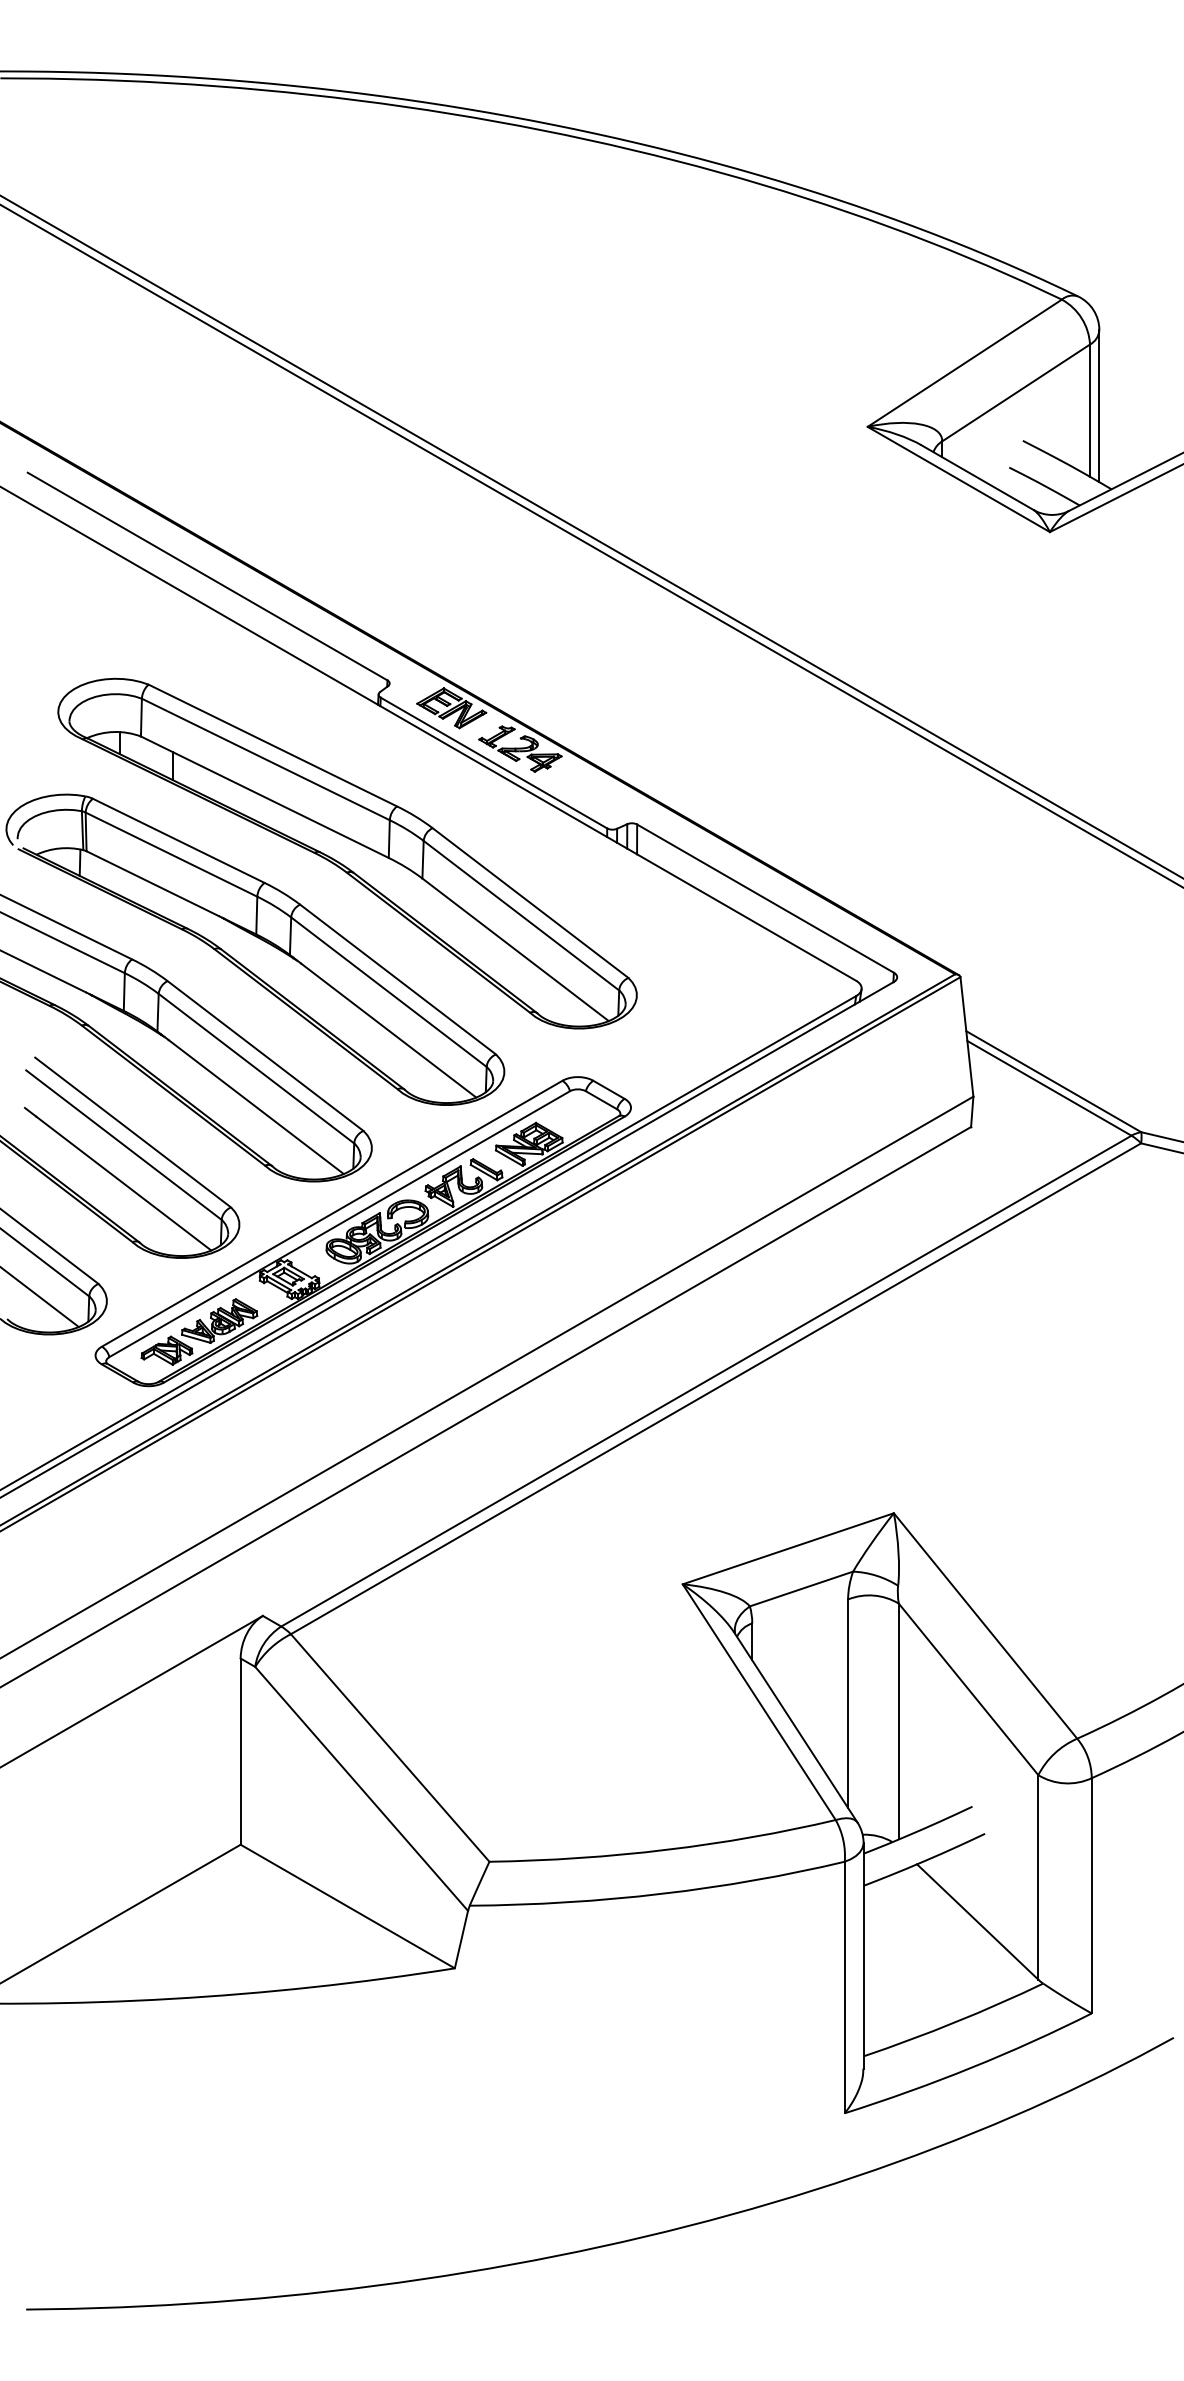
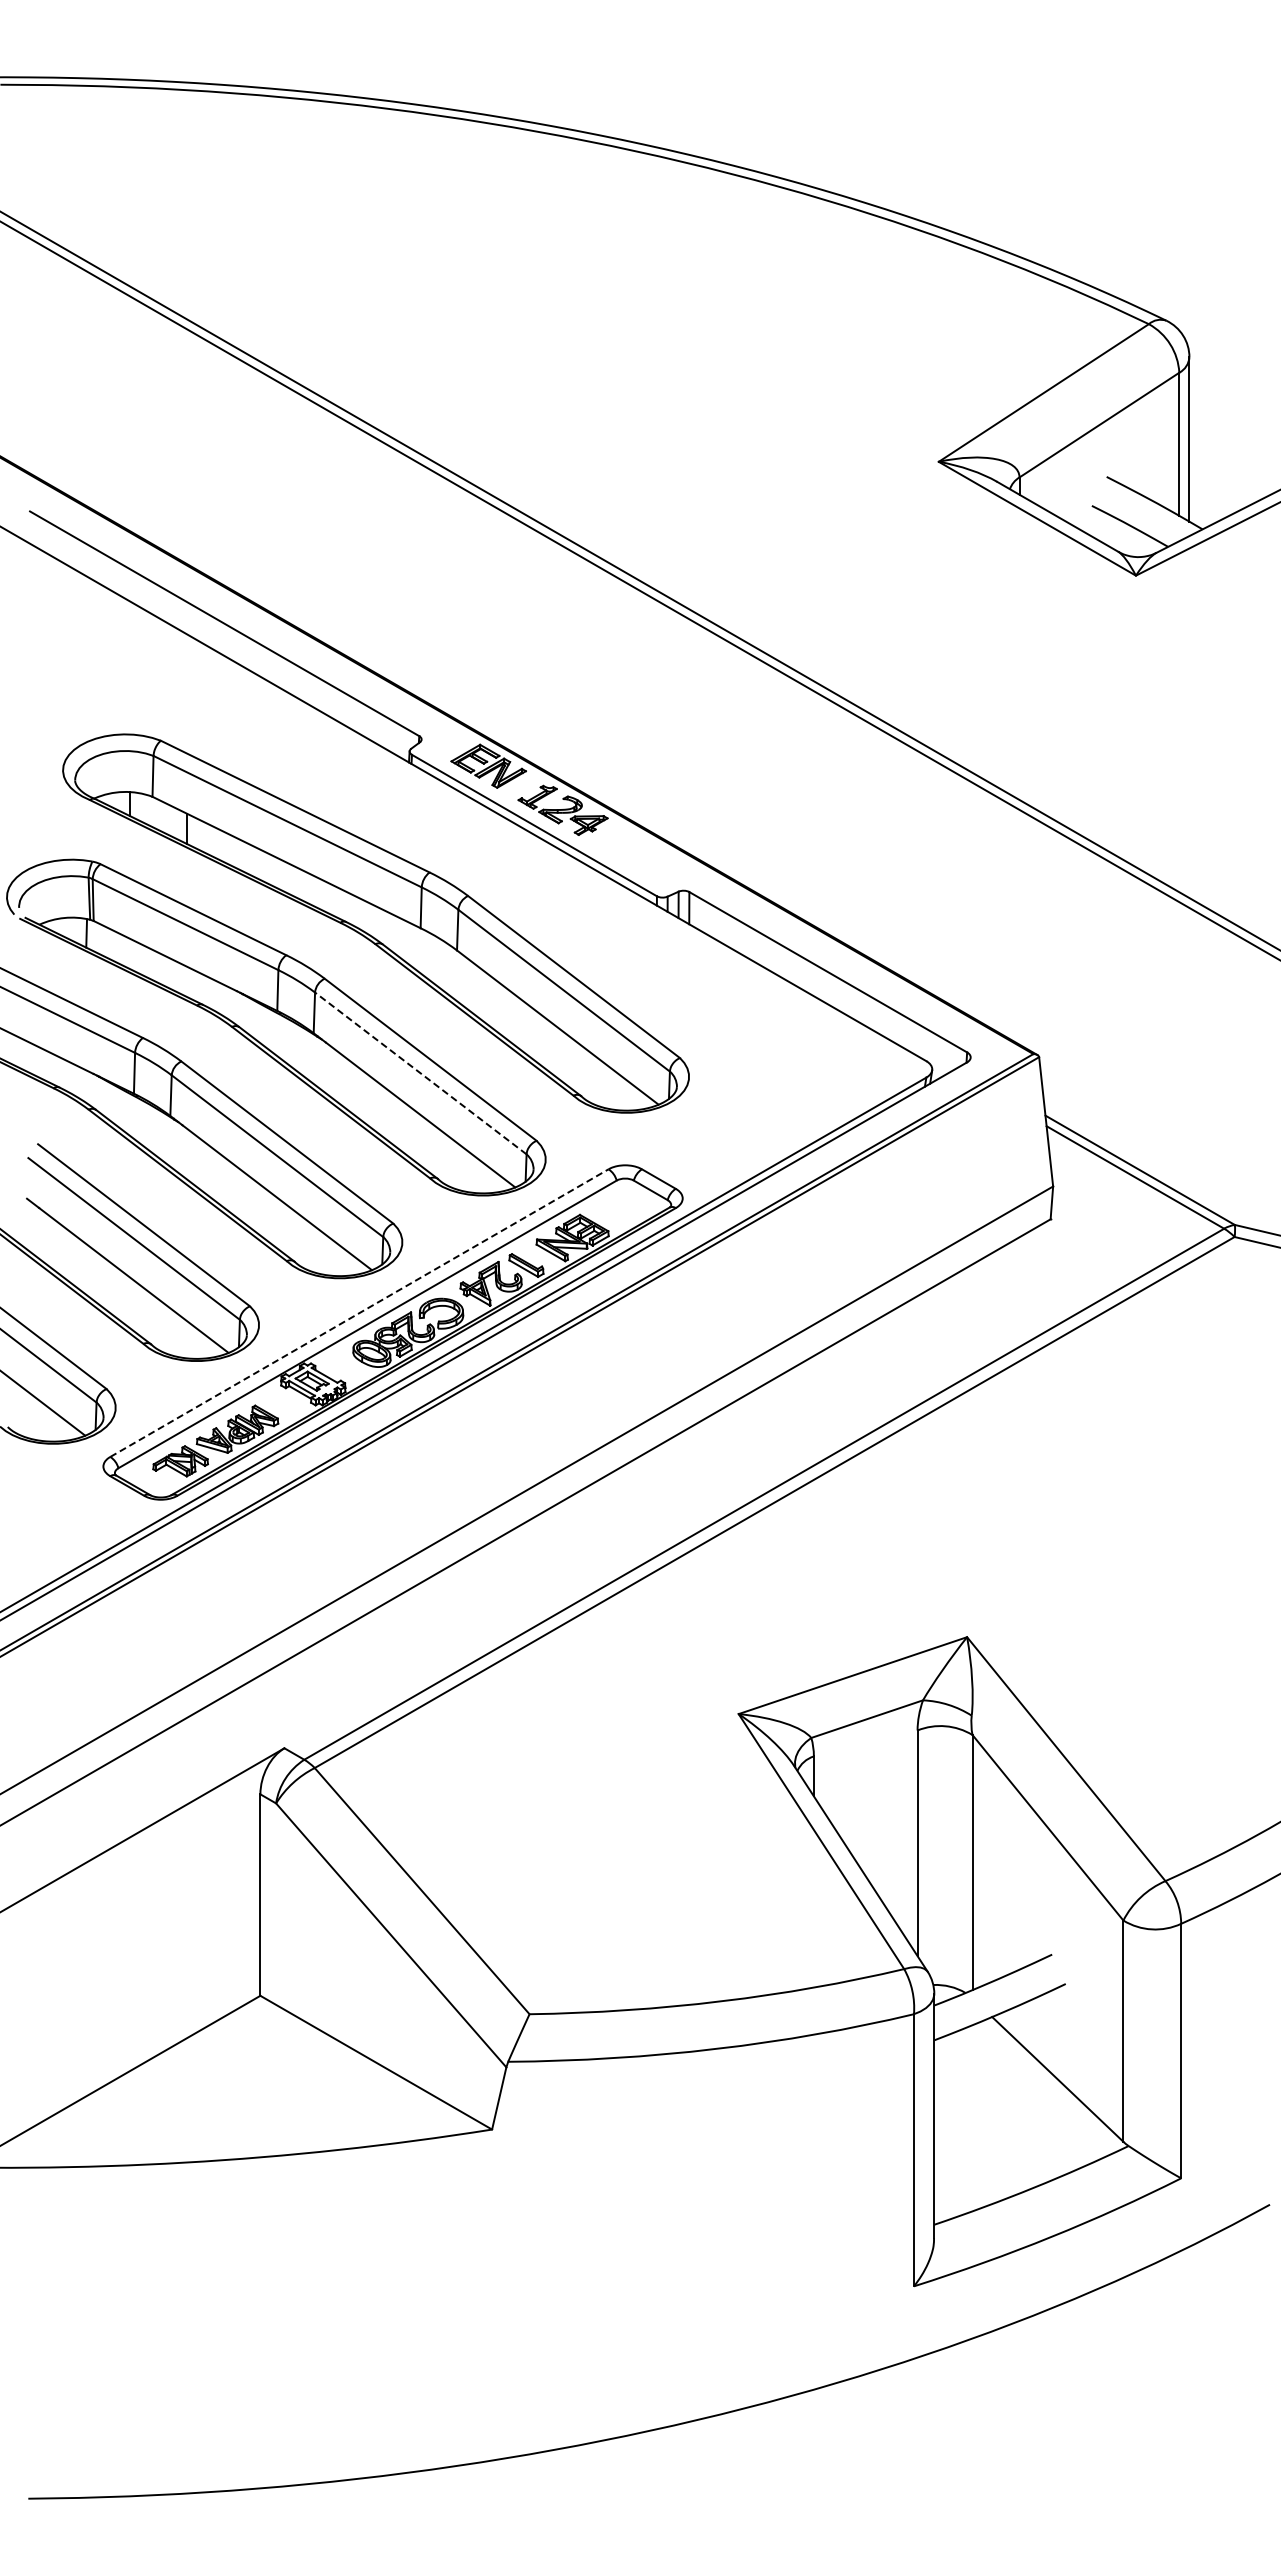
line: (388, 992) -> (420, 1073), solid -> dashed
line: (332, 1214) -> (359, 1313), solid -> dashed

